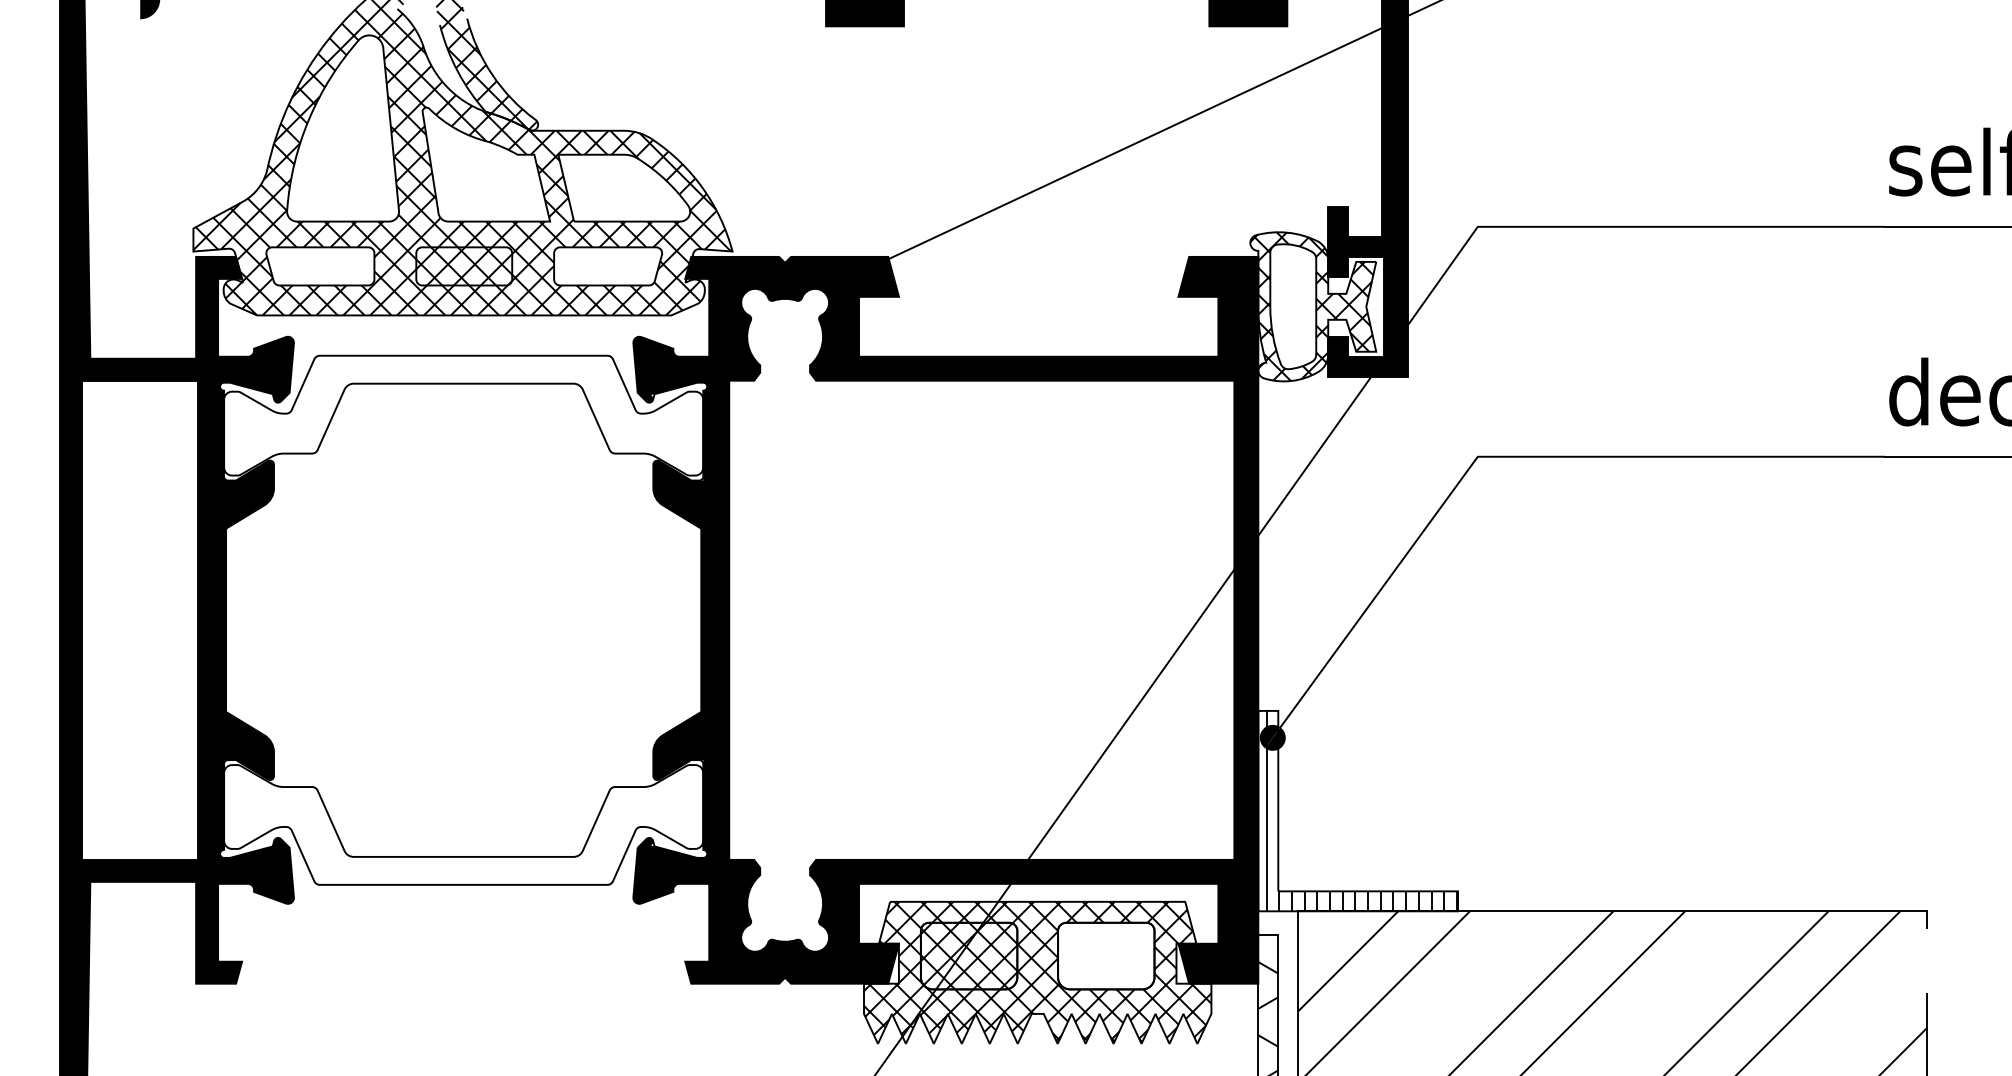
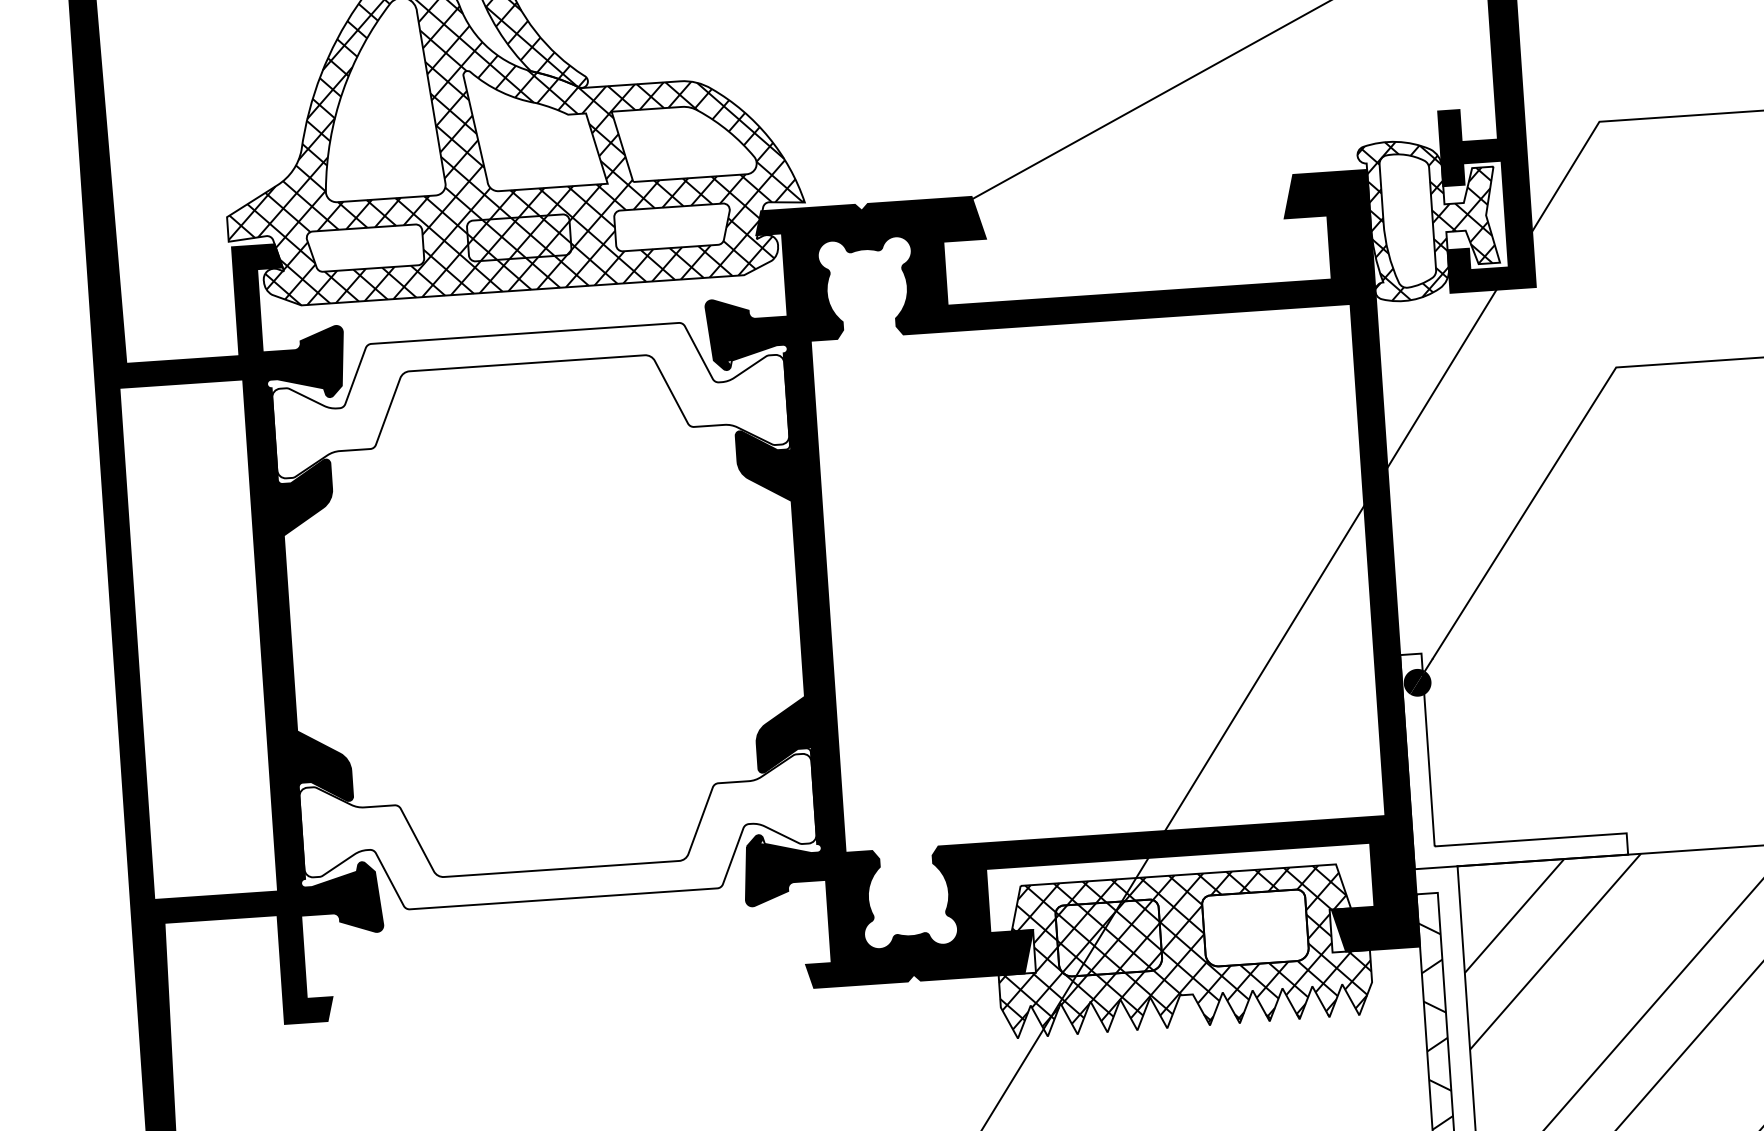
hatch: (1361, 810) -> (1517, 753), removed

